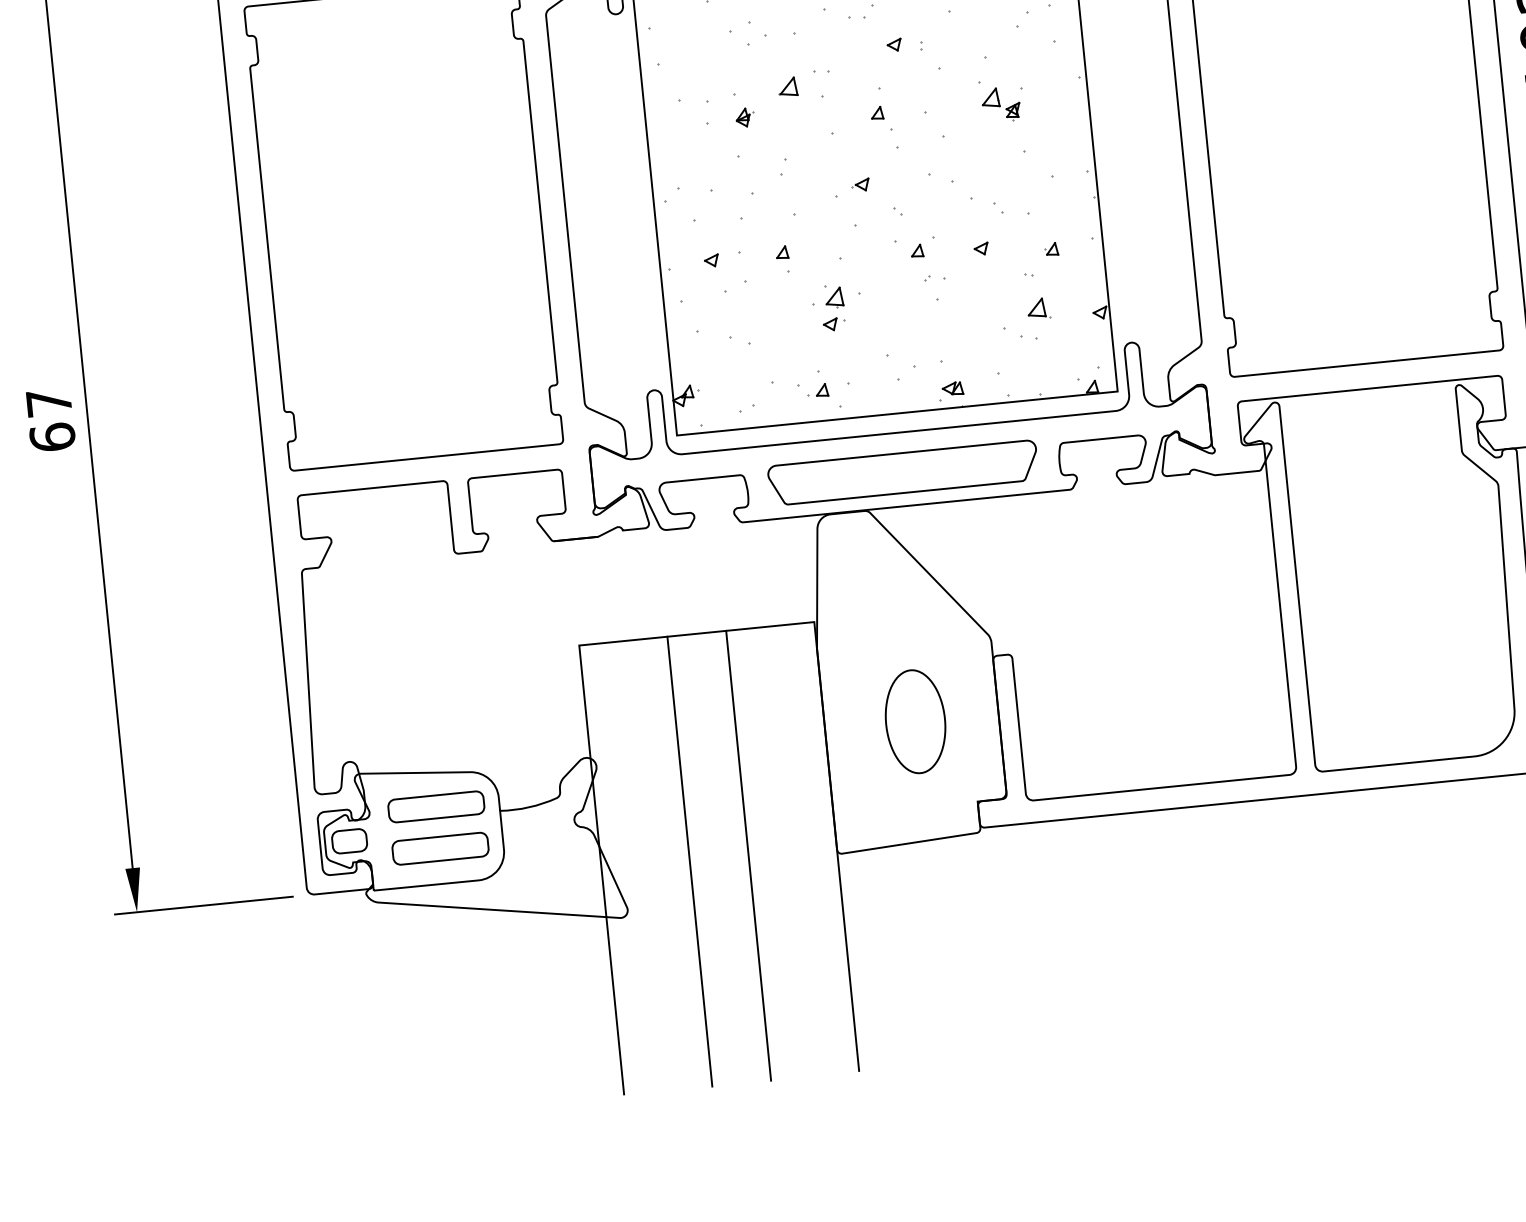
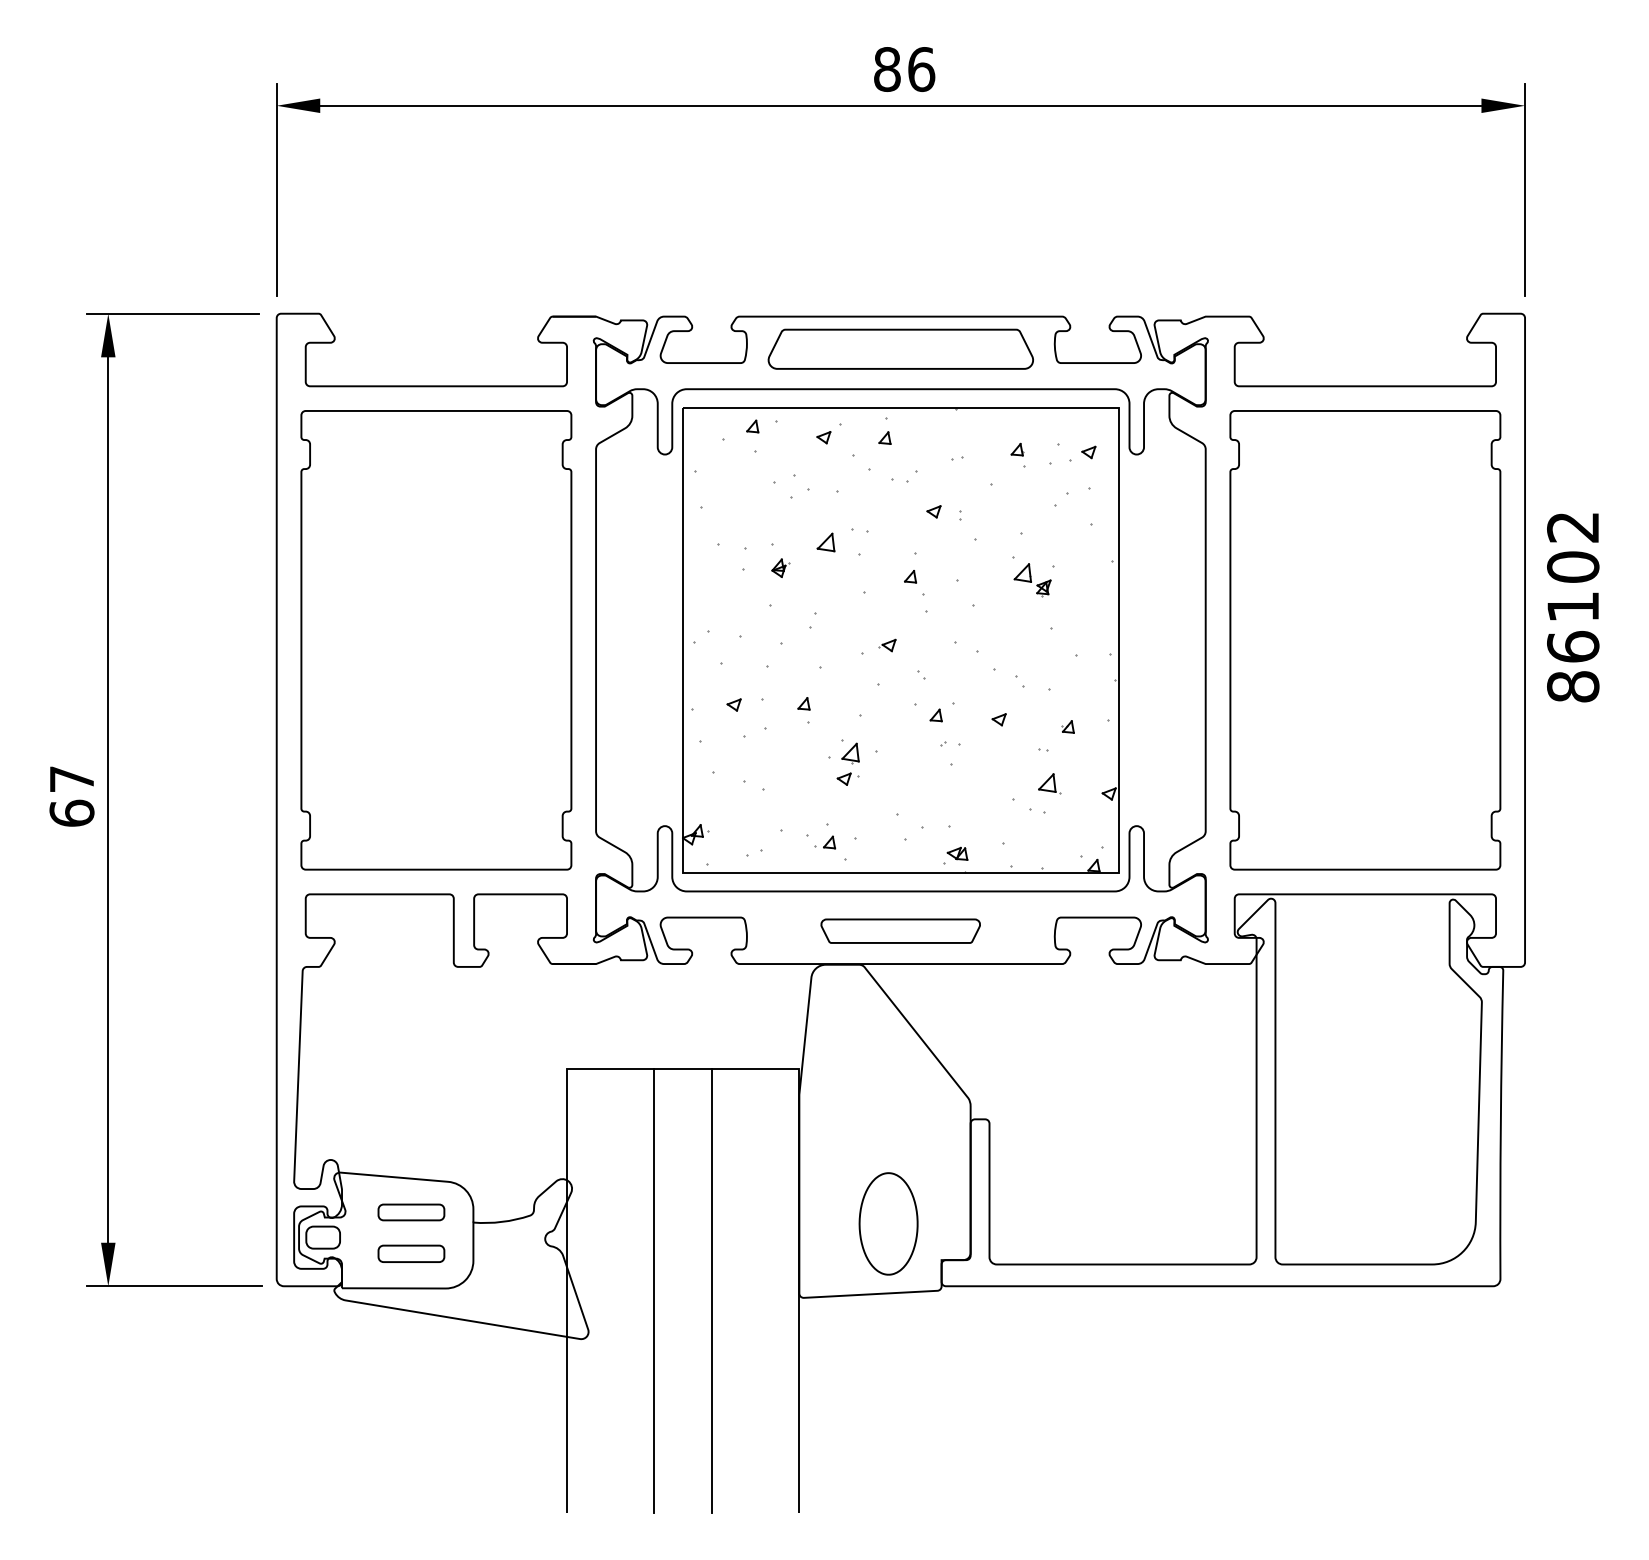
part: (902, 472) -> (900, 930), size x0.6
part: (915, 721) -> (888, 1223), moved
part: (436, 806) -> (411, 1212), size x0.7
part: (440, 848) -> (411, 1253), size x0.7

